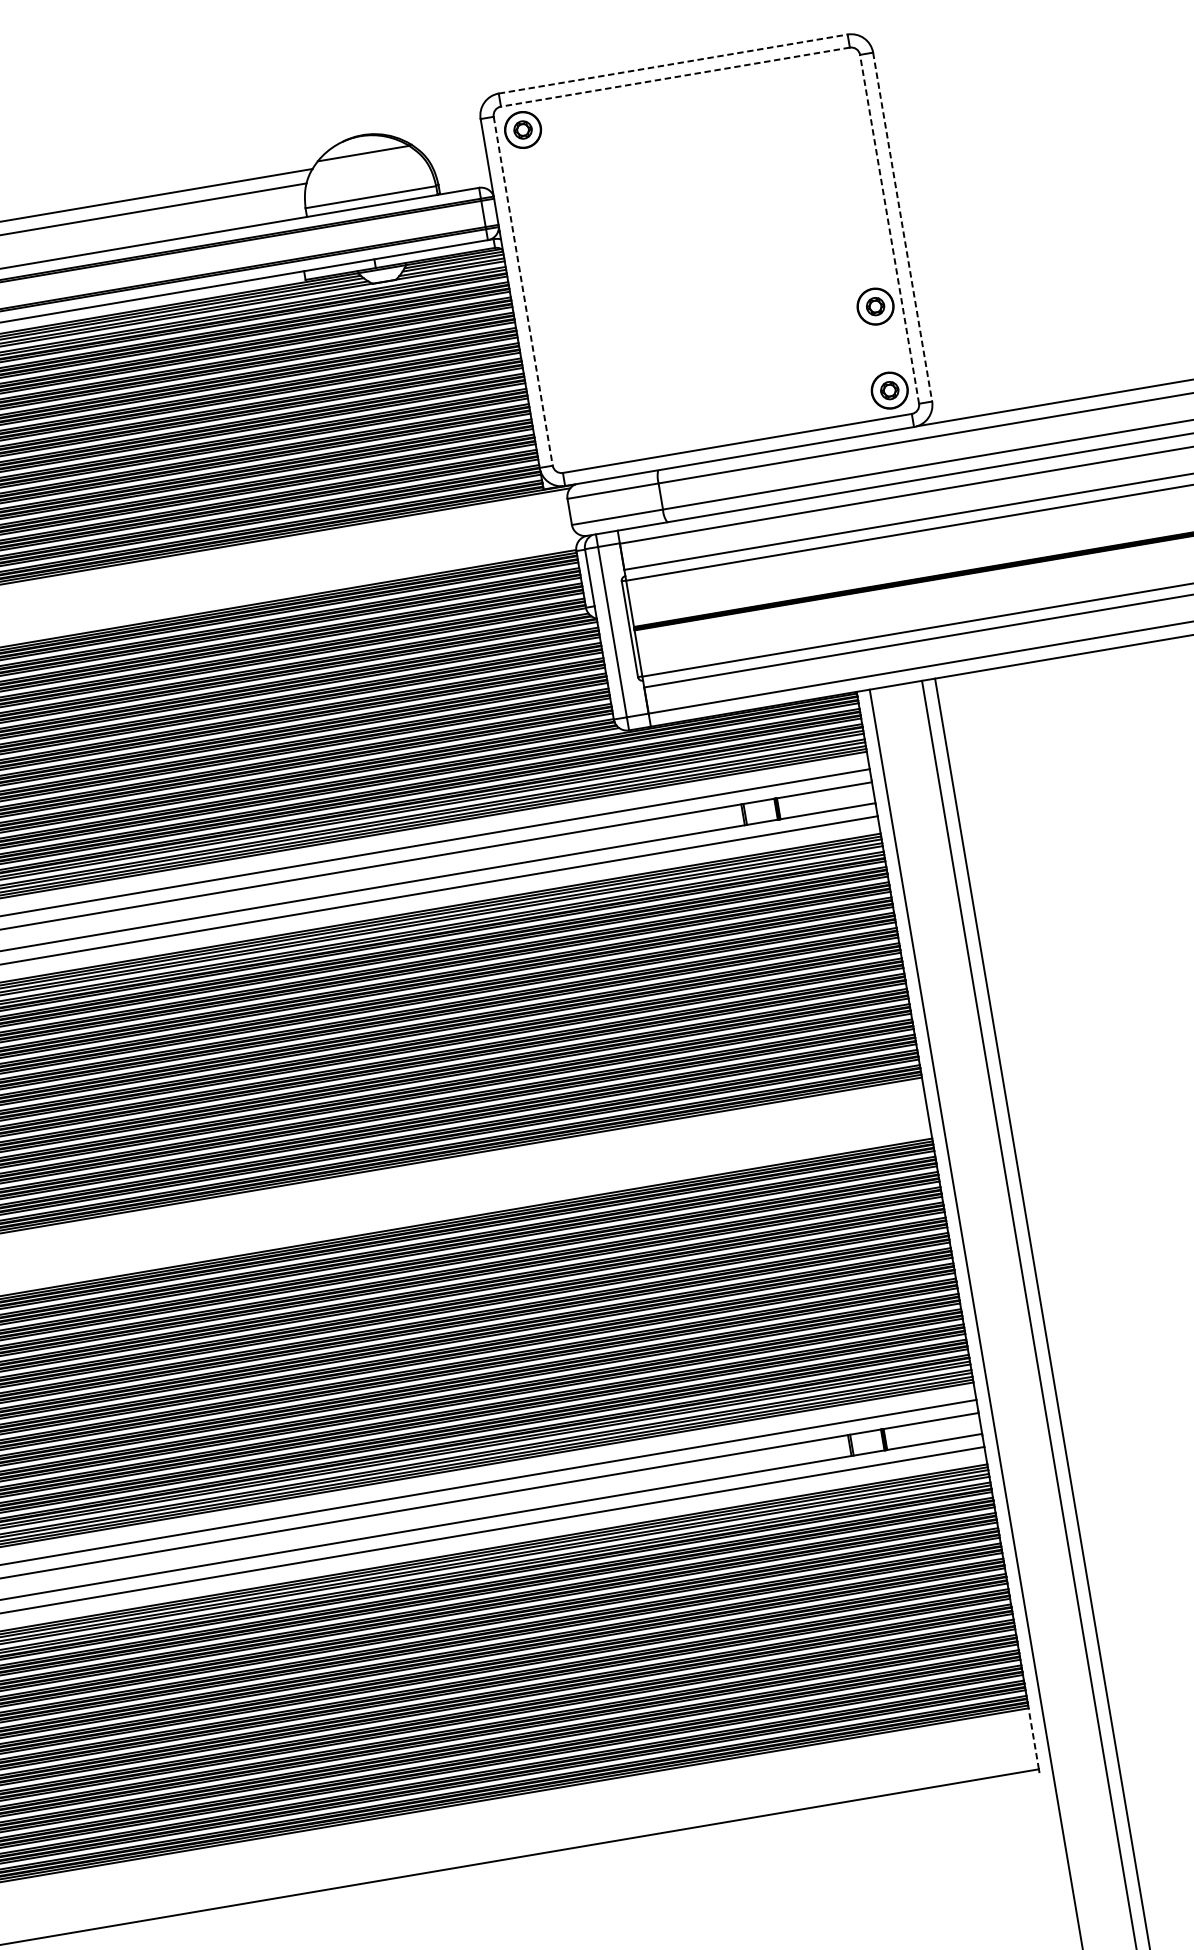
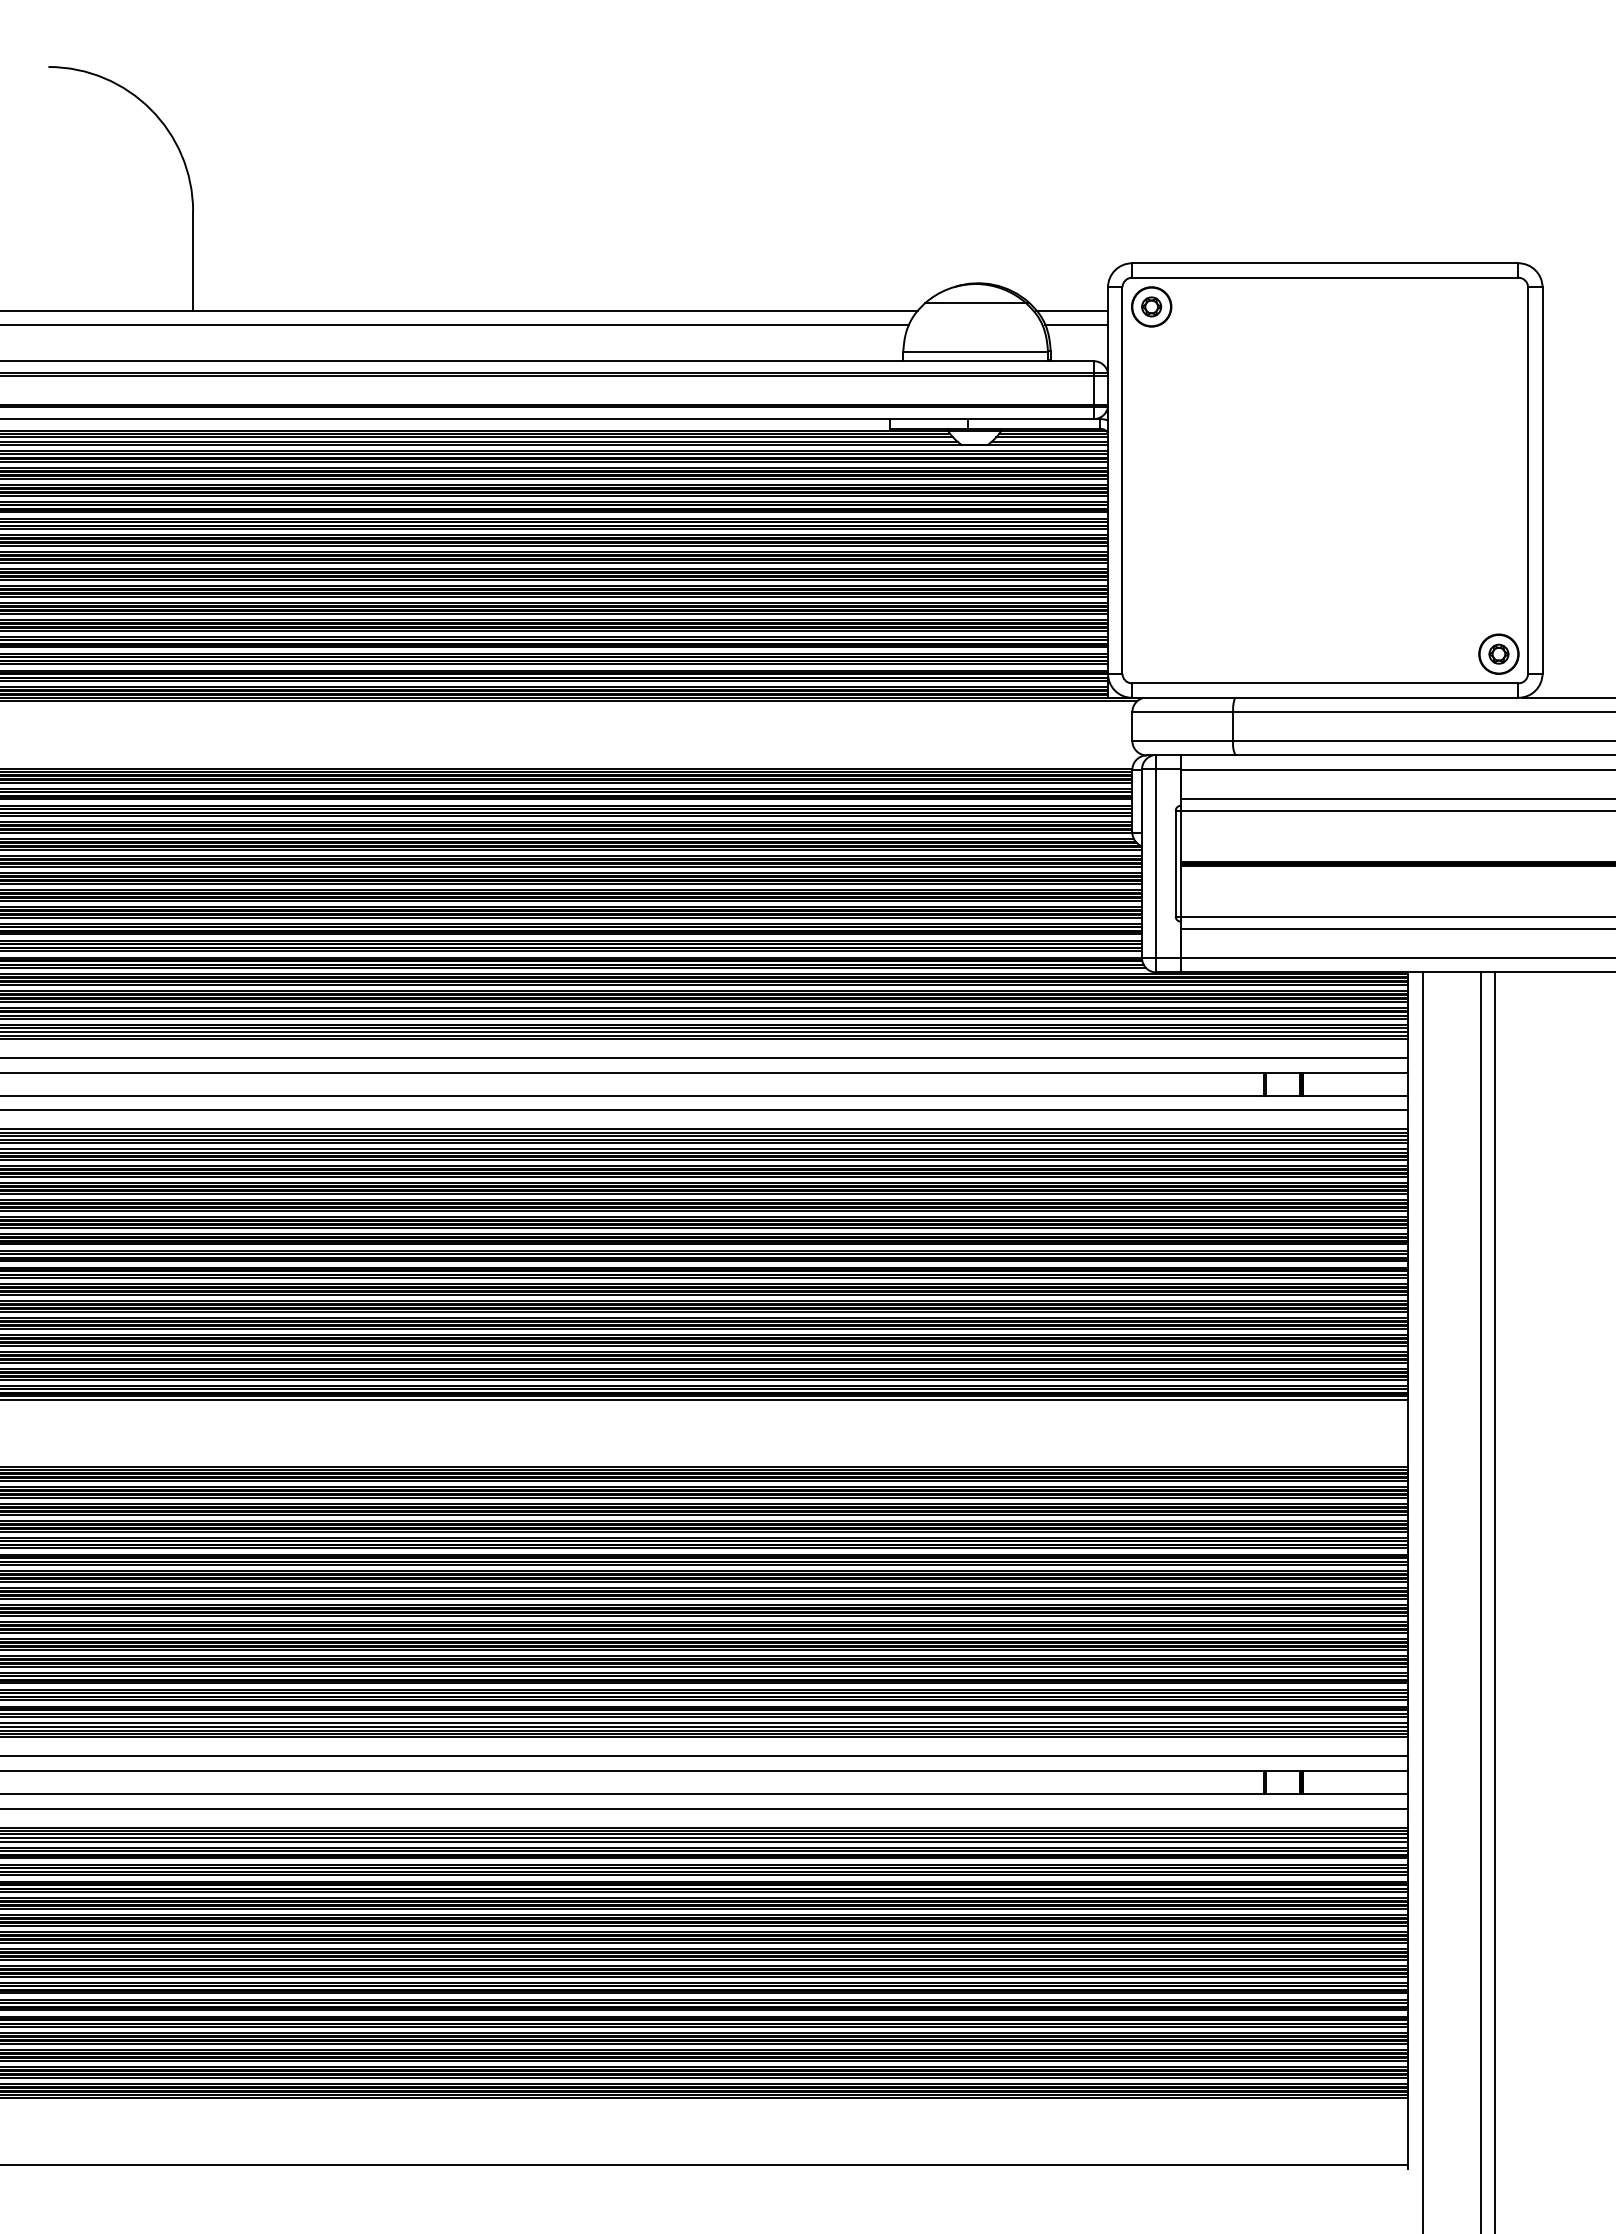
line: (673, 64) -> (1325, 263), dashed -> solid
line: (674, 77) -> (1324, 277), dashed -> solid
line: (452, 145) -> (1072, 310), added
line: (458, 158) -> (1076, 325), added
line: (902, 227) -> (1542, 481), dashed -> solid
line: (889, 229) -> (1528, 480), dashed -> solid
line: (523, 292) -> (1122, 481), dashed -> solid
part: (875, 306) -> (1498, 560), removed
line: (1033, 1738) -> (1408, 2131), dashed -> solid

